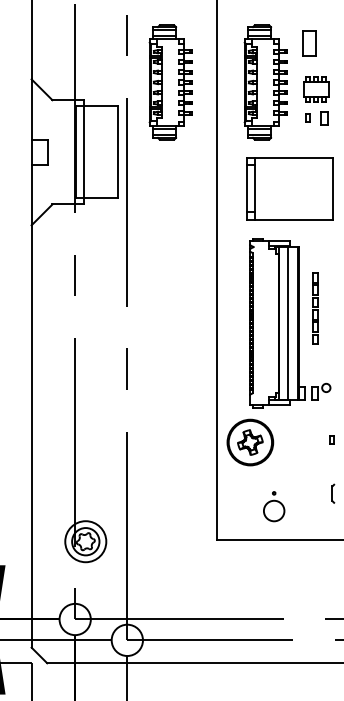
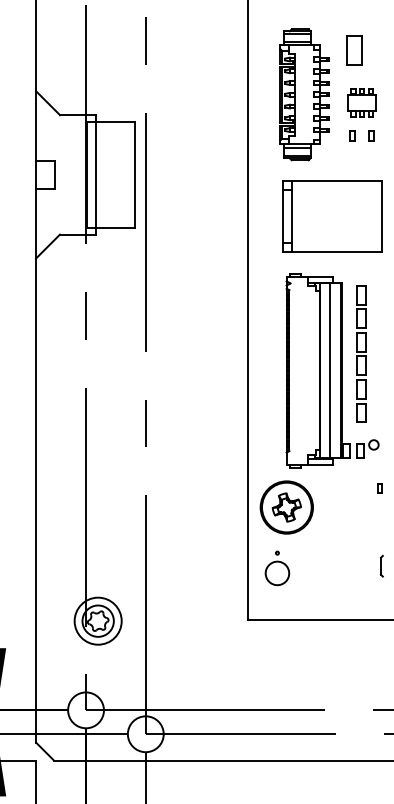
part: (170, 82) -> (195, 94), removed
part: (323, 117) -> (370, 134), size x0.62
part: (315, 308) -> (361, 353), size x1.67
part: (331, 439) -> (379, 487), moved
part: (274, 506) -> (277, 568), moved

